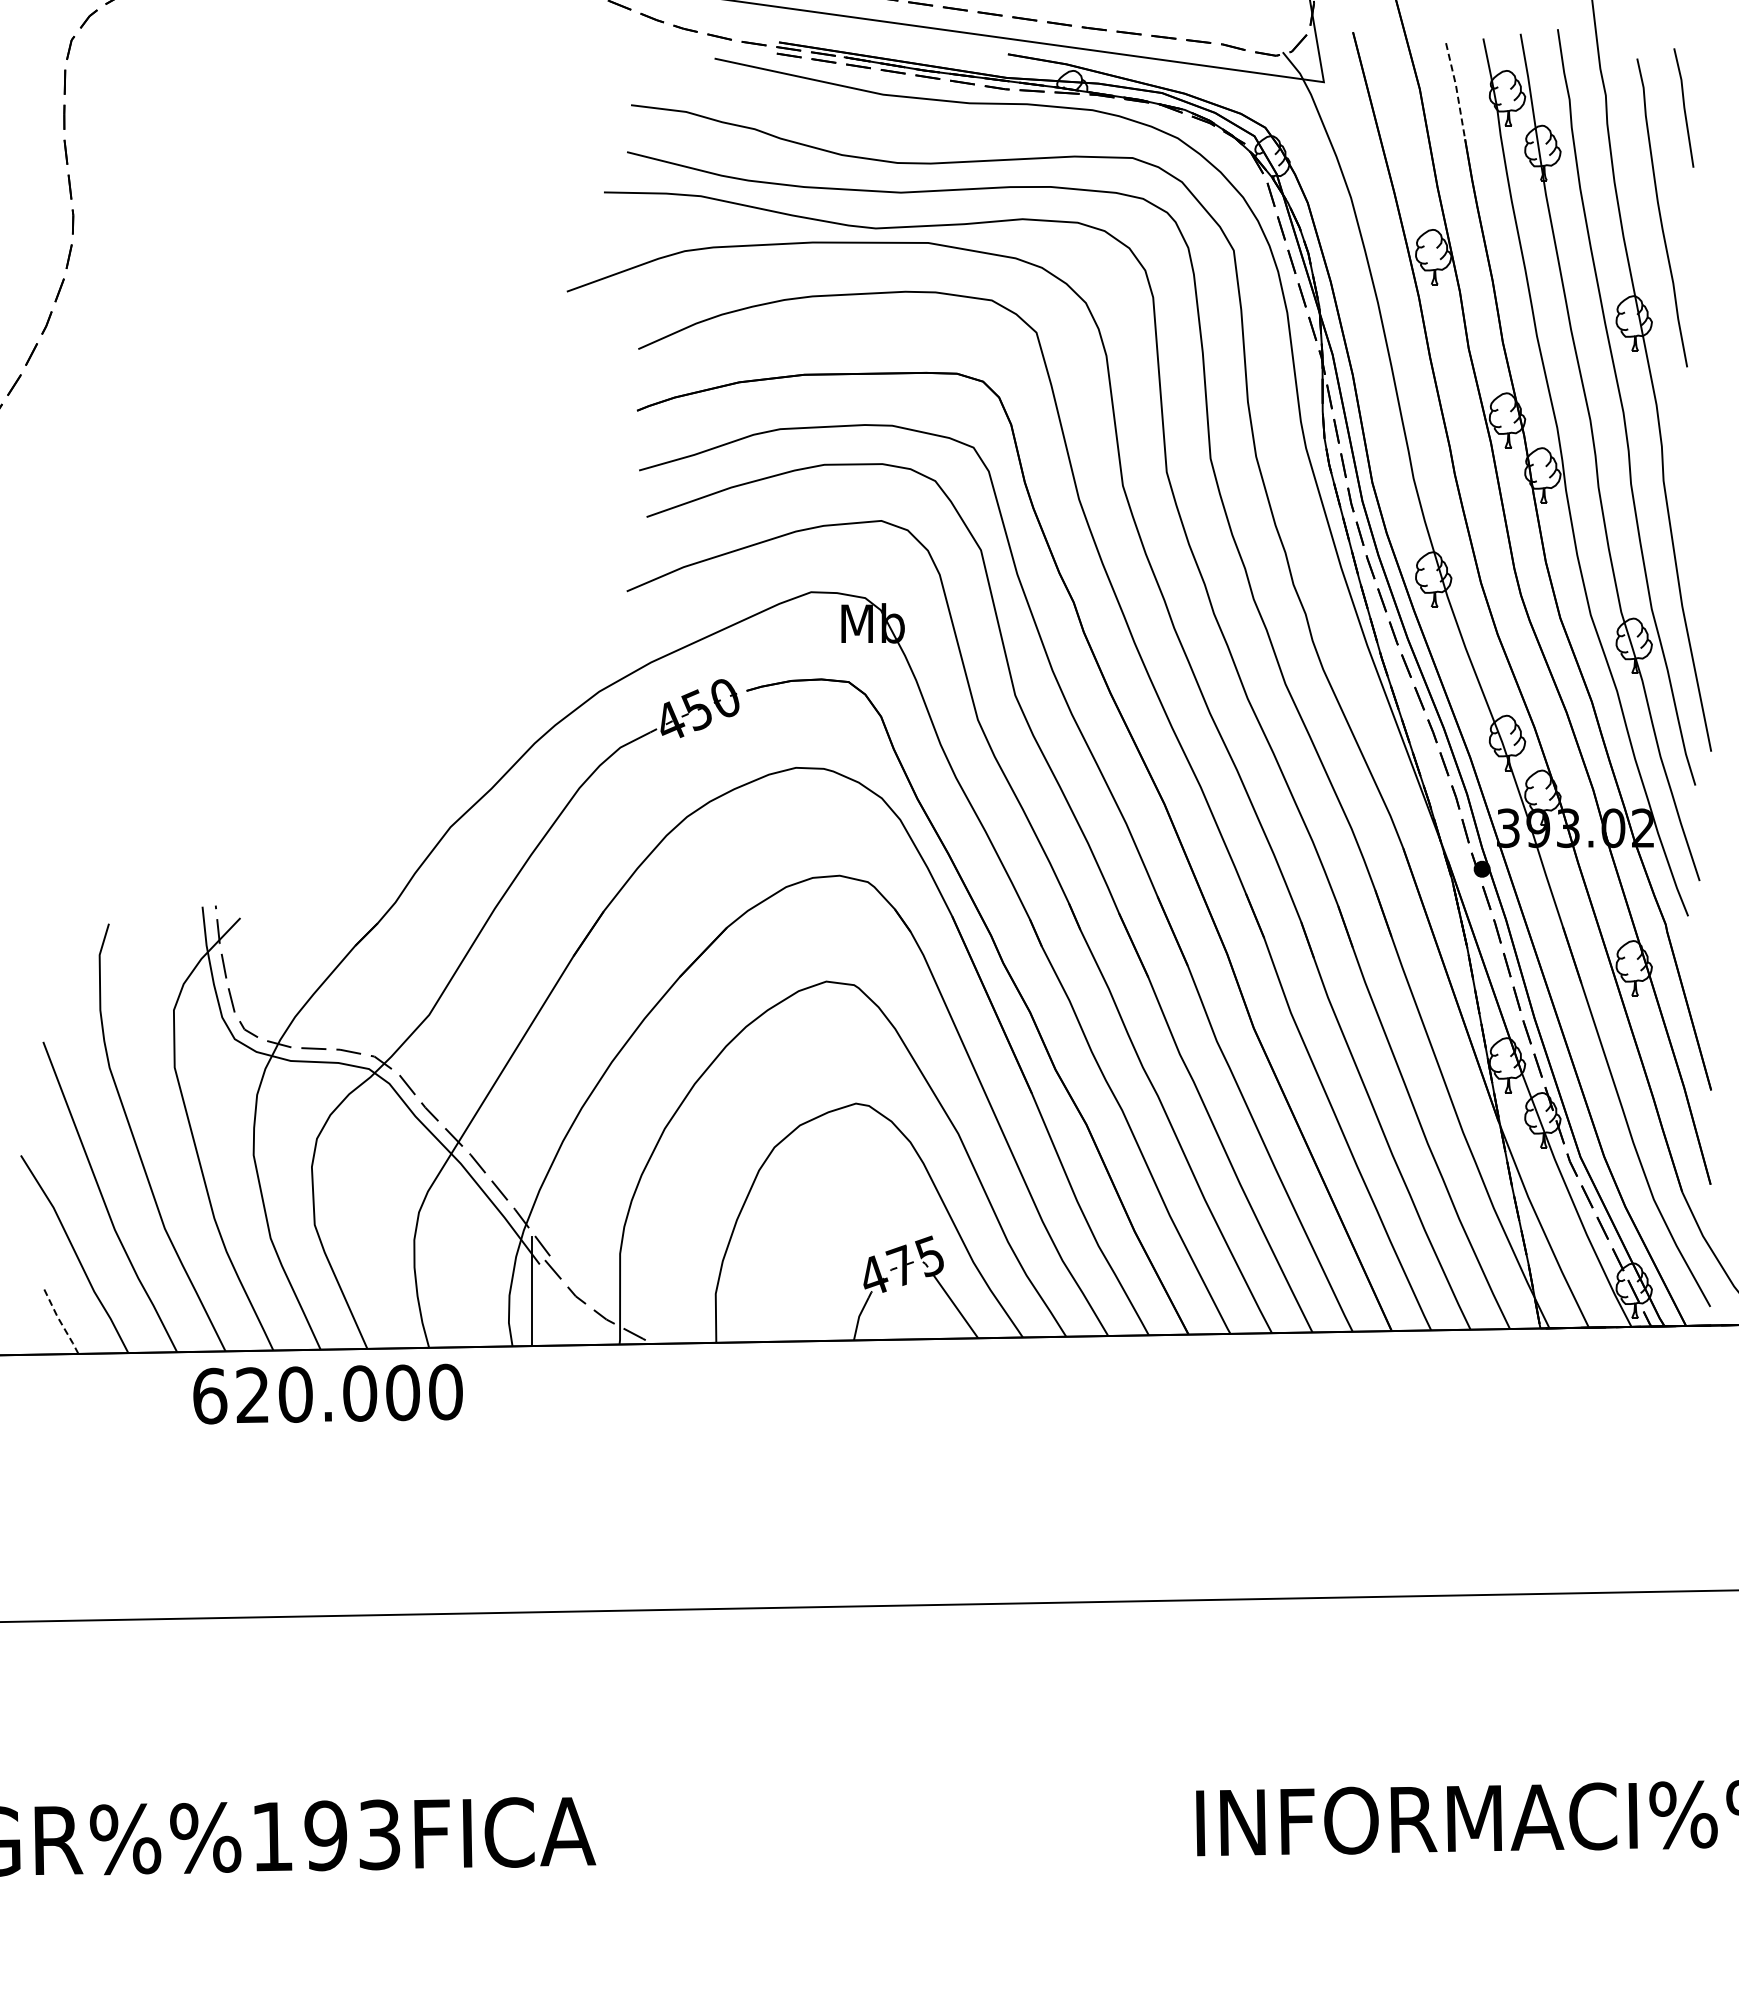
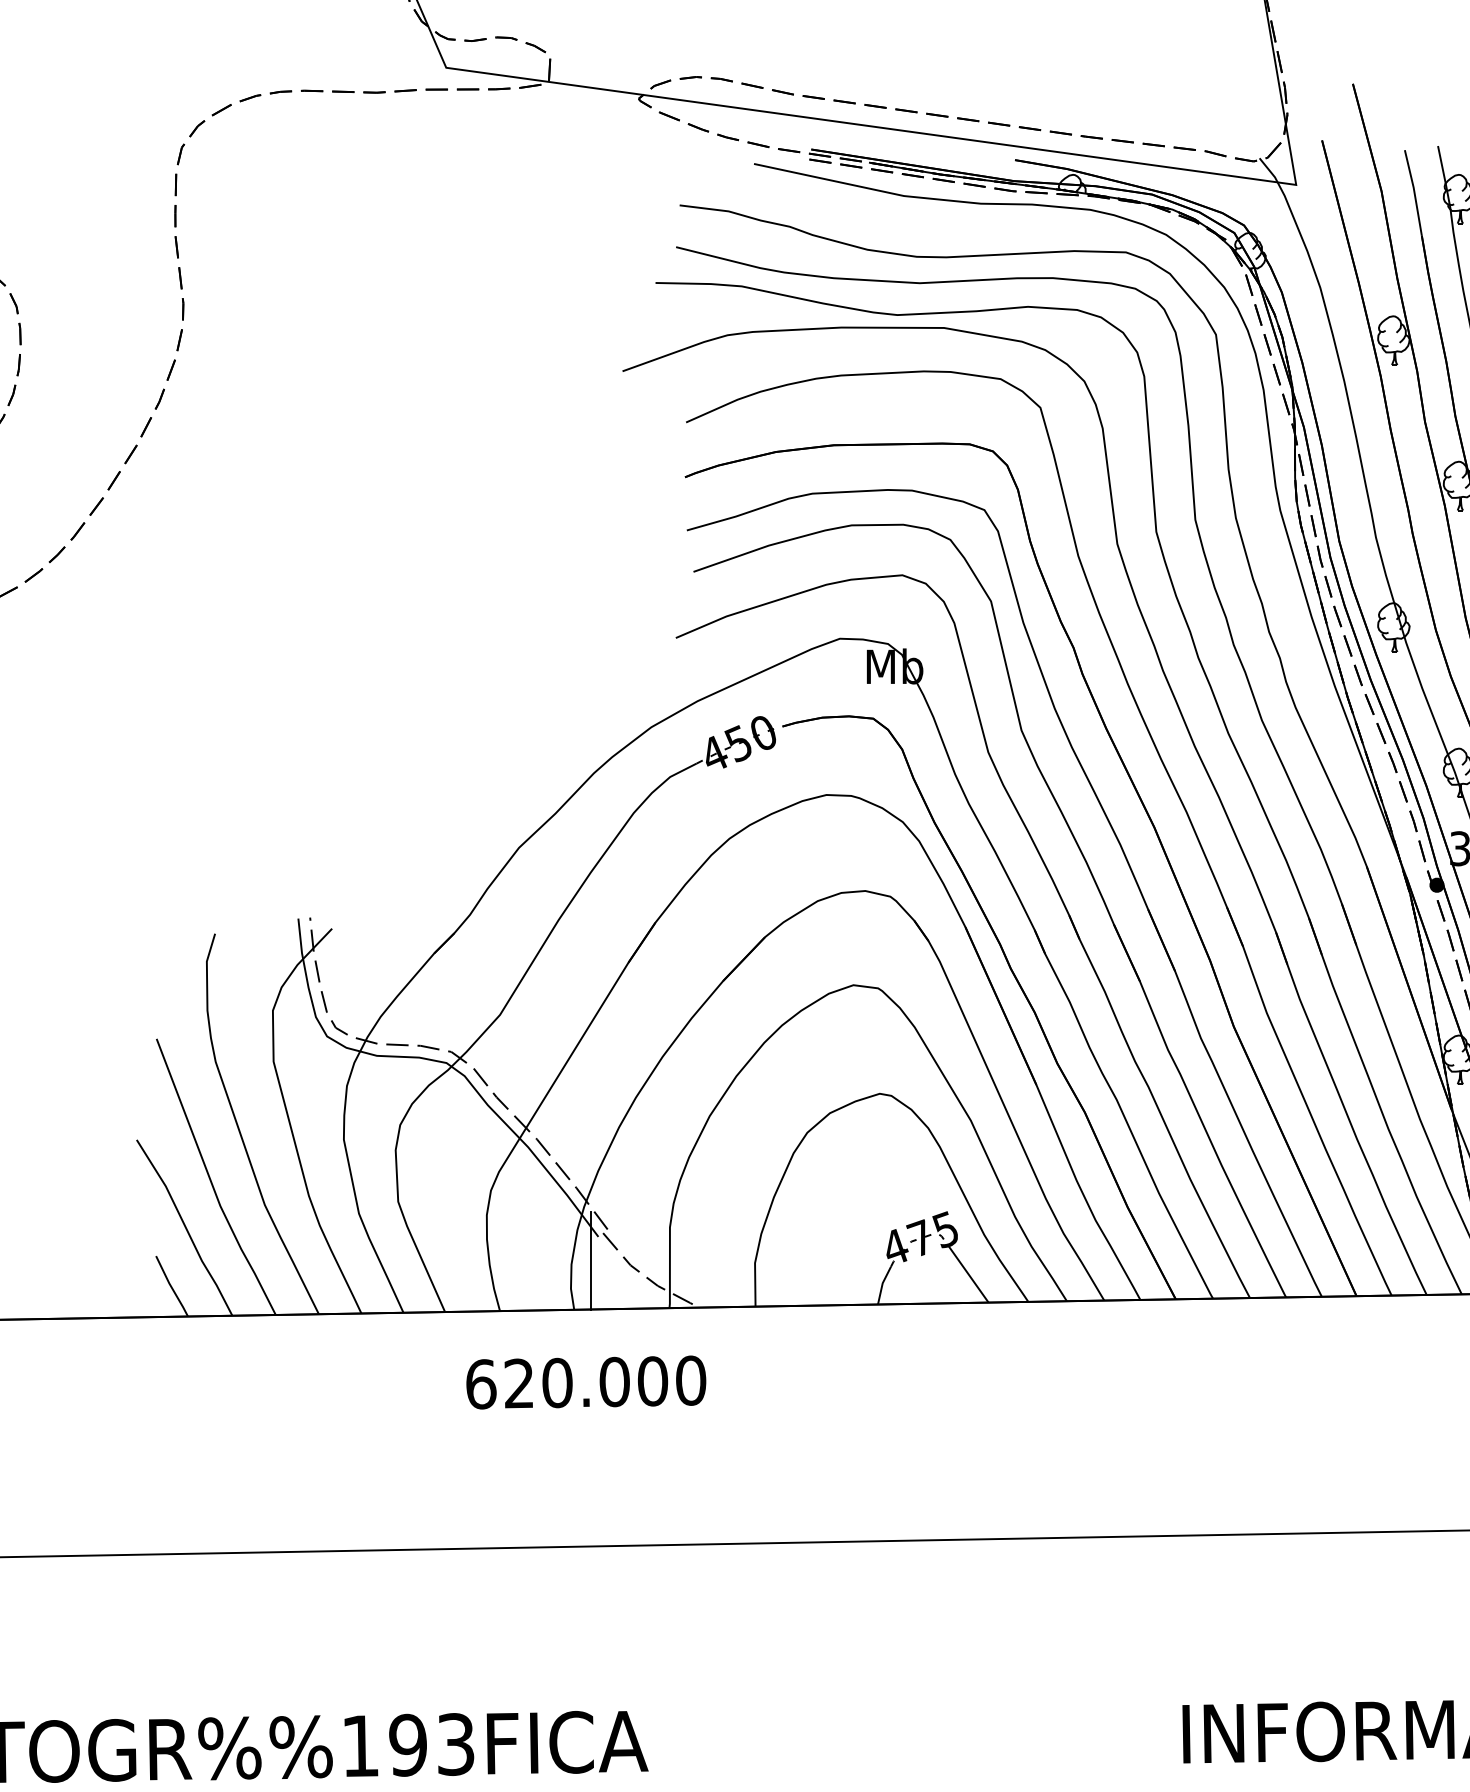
line: (1456, 90) -> (1414, 192), dashed -> solid
line: (59, 1320) -> (171, 1286), dashed -> solid
text: (327, 1393) -> (585, 1381), moved

